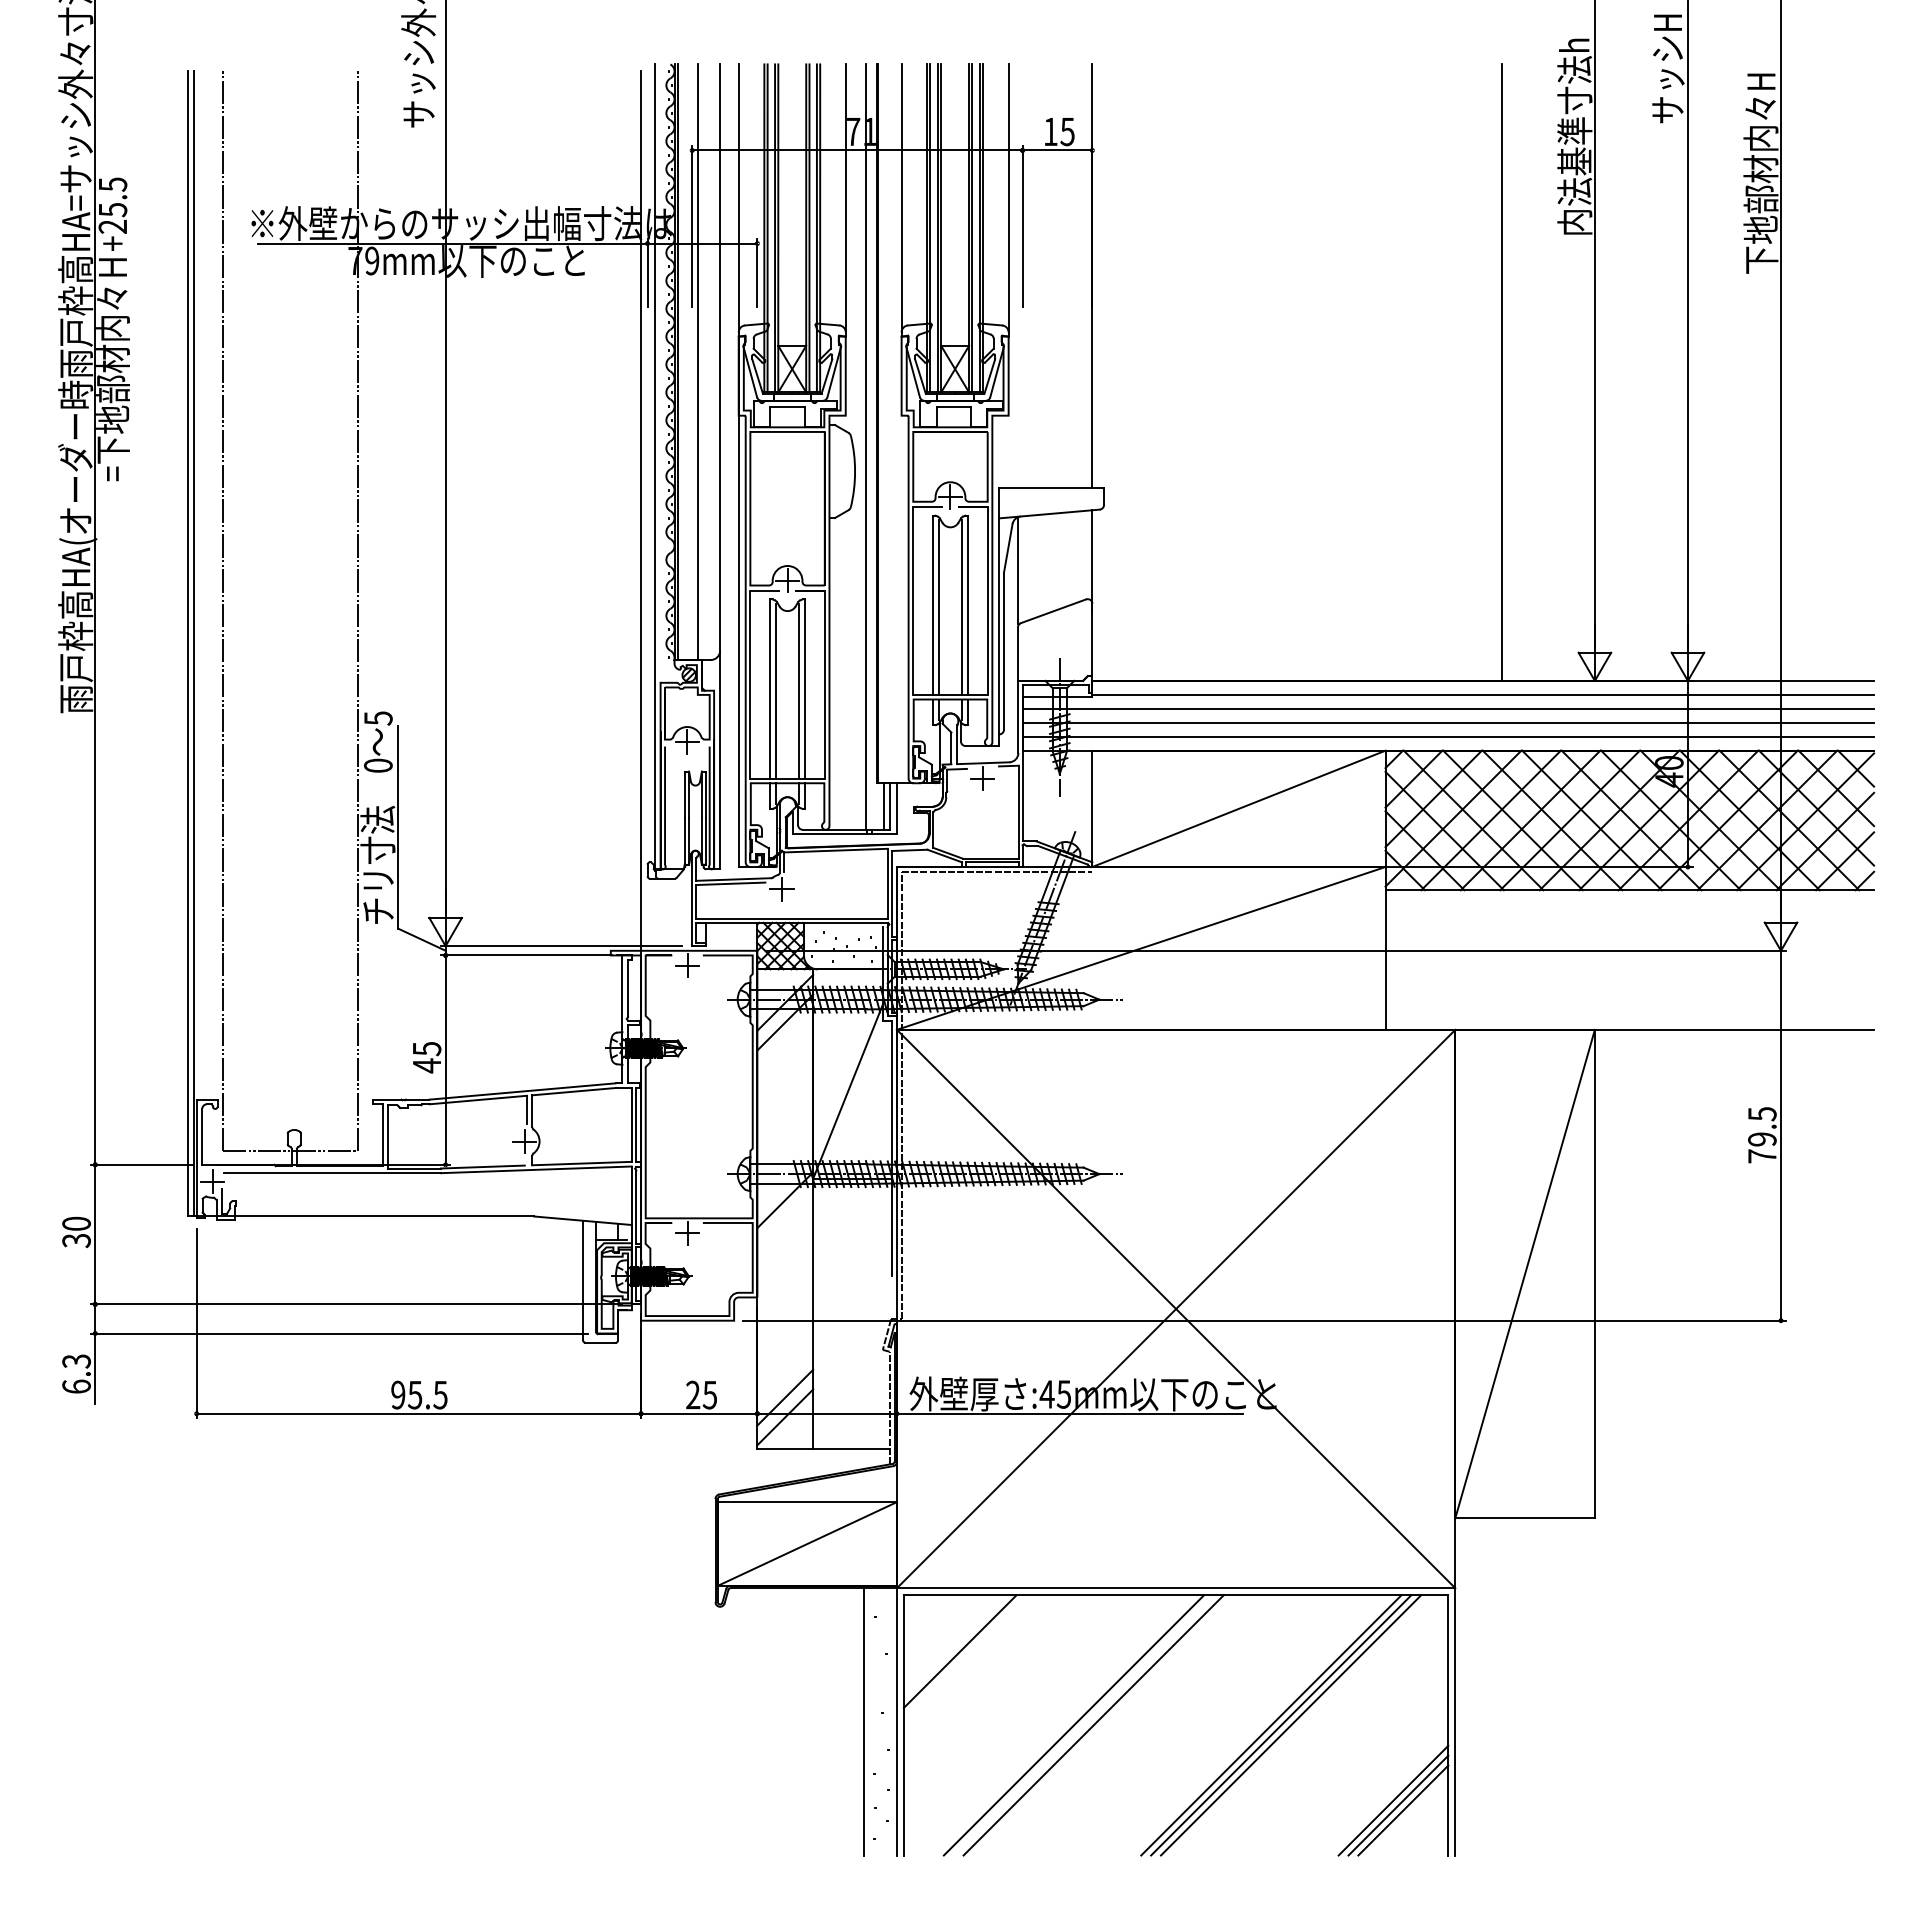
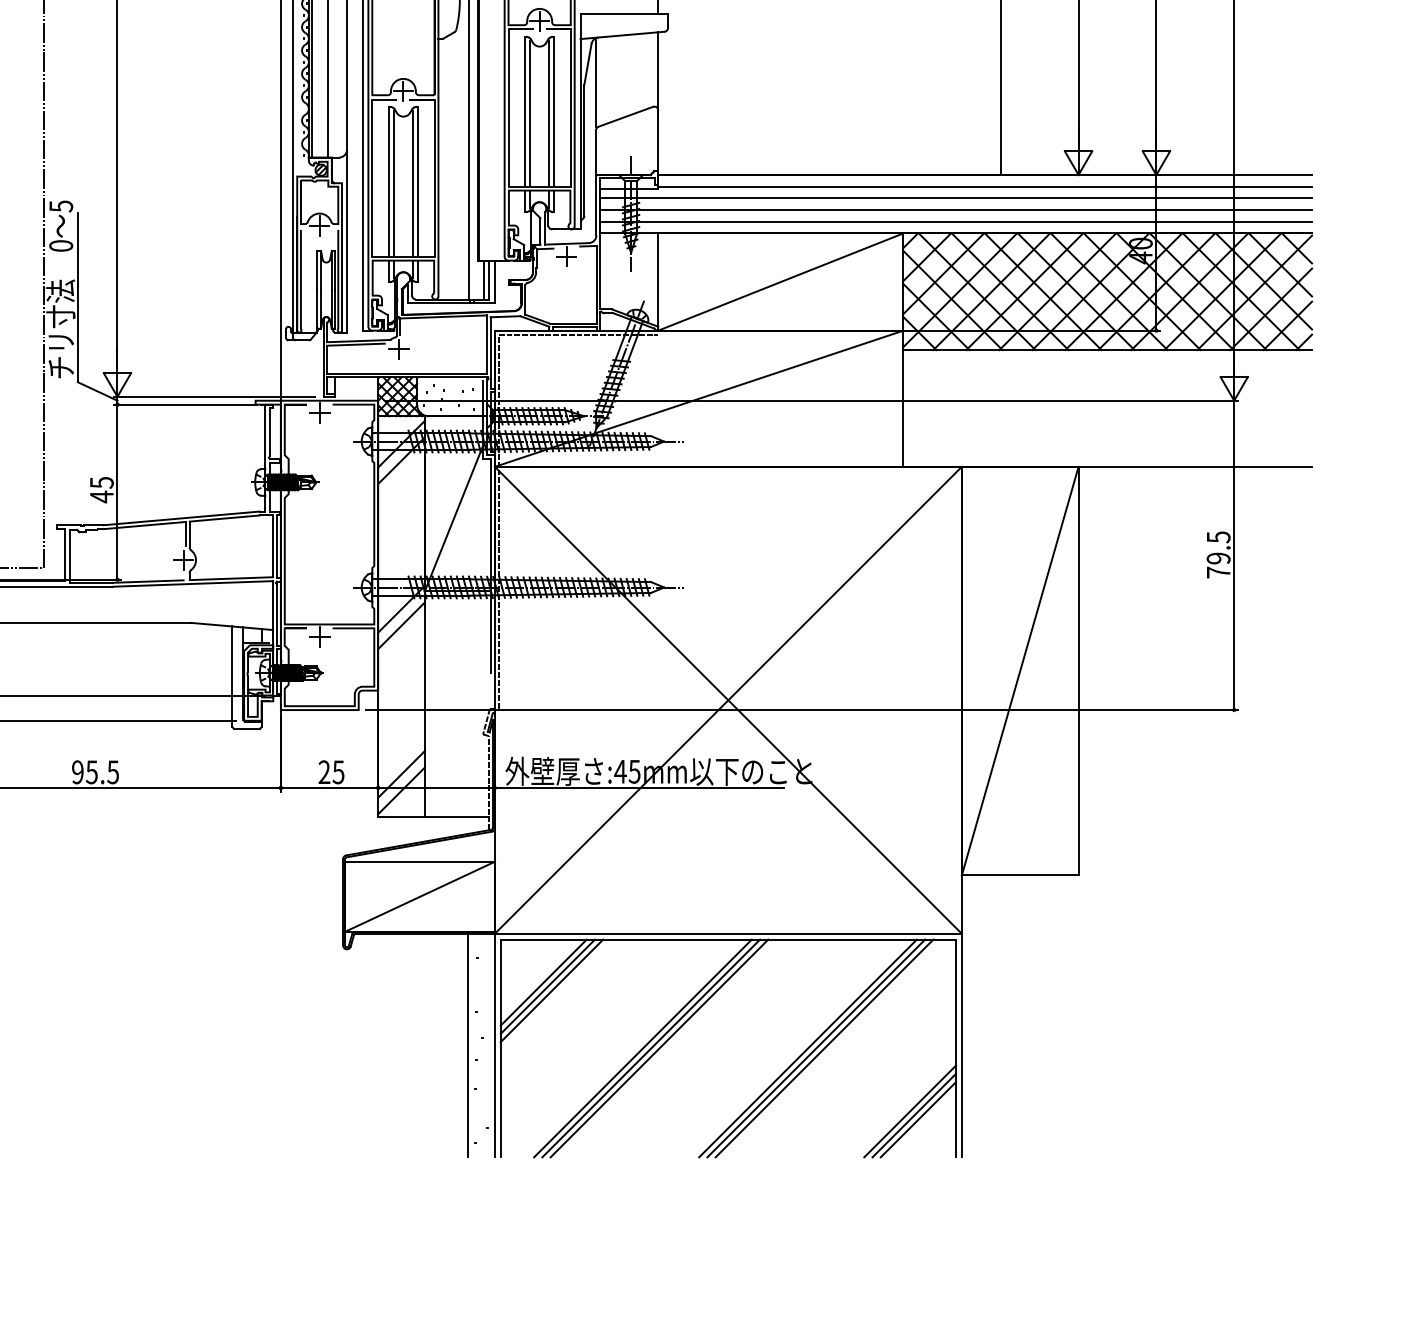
line: (785, 1219) -> (401, 625), added
line: (954, 1646) -> (543, 982), added
line: (964, 1656) -> (551, 990), added
line: (1083, 1725) -> (650, 1048), added

